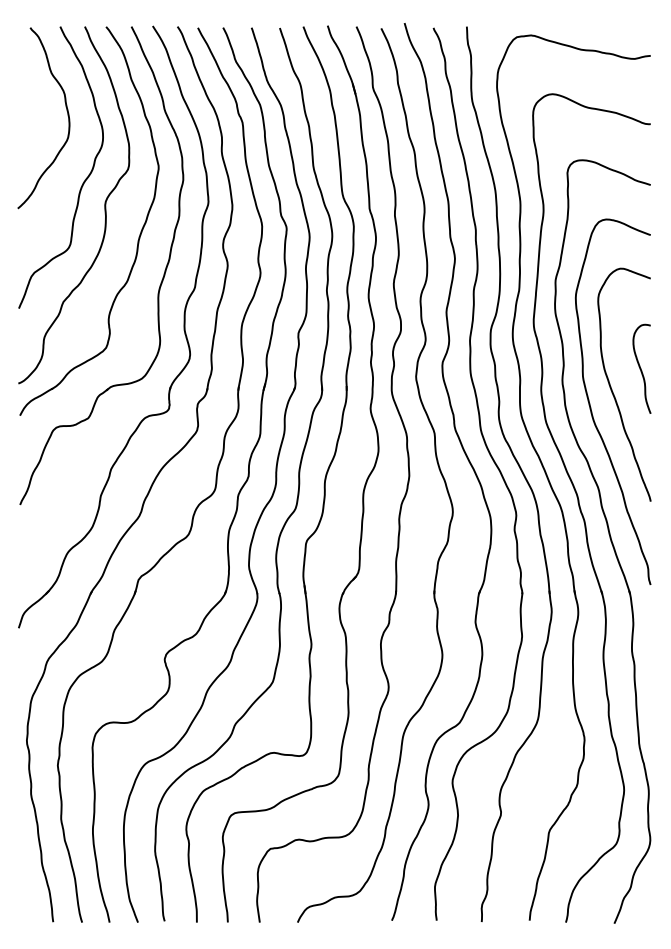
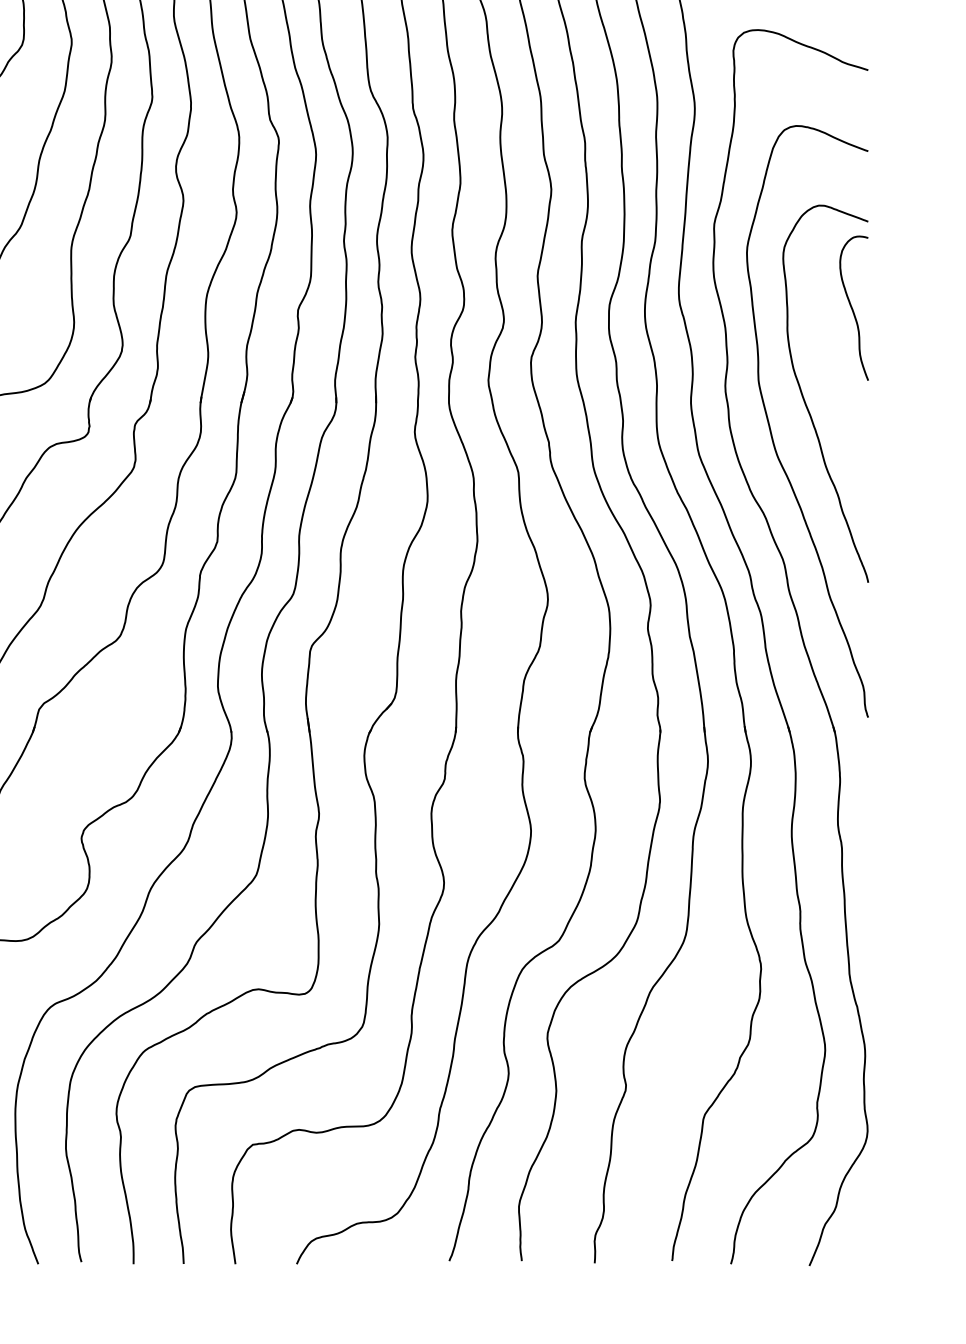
curve: (641, 368) -> (853, 307), moved

